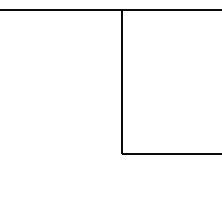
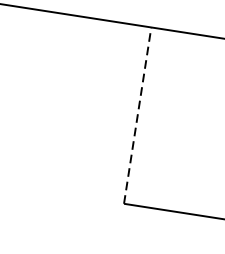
line: (121, 81) -> (137, 115), solid -> dashed

